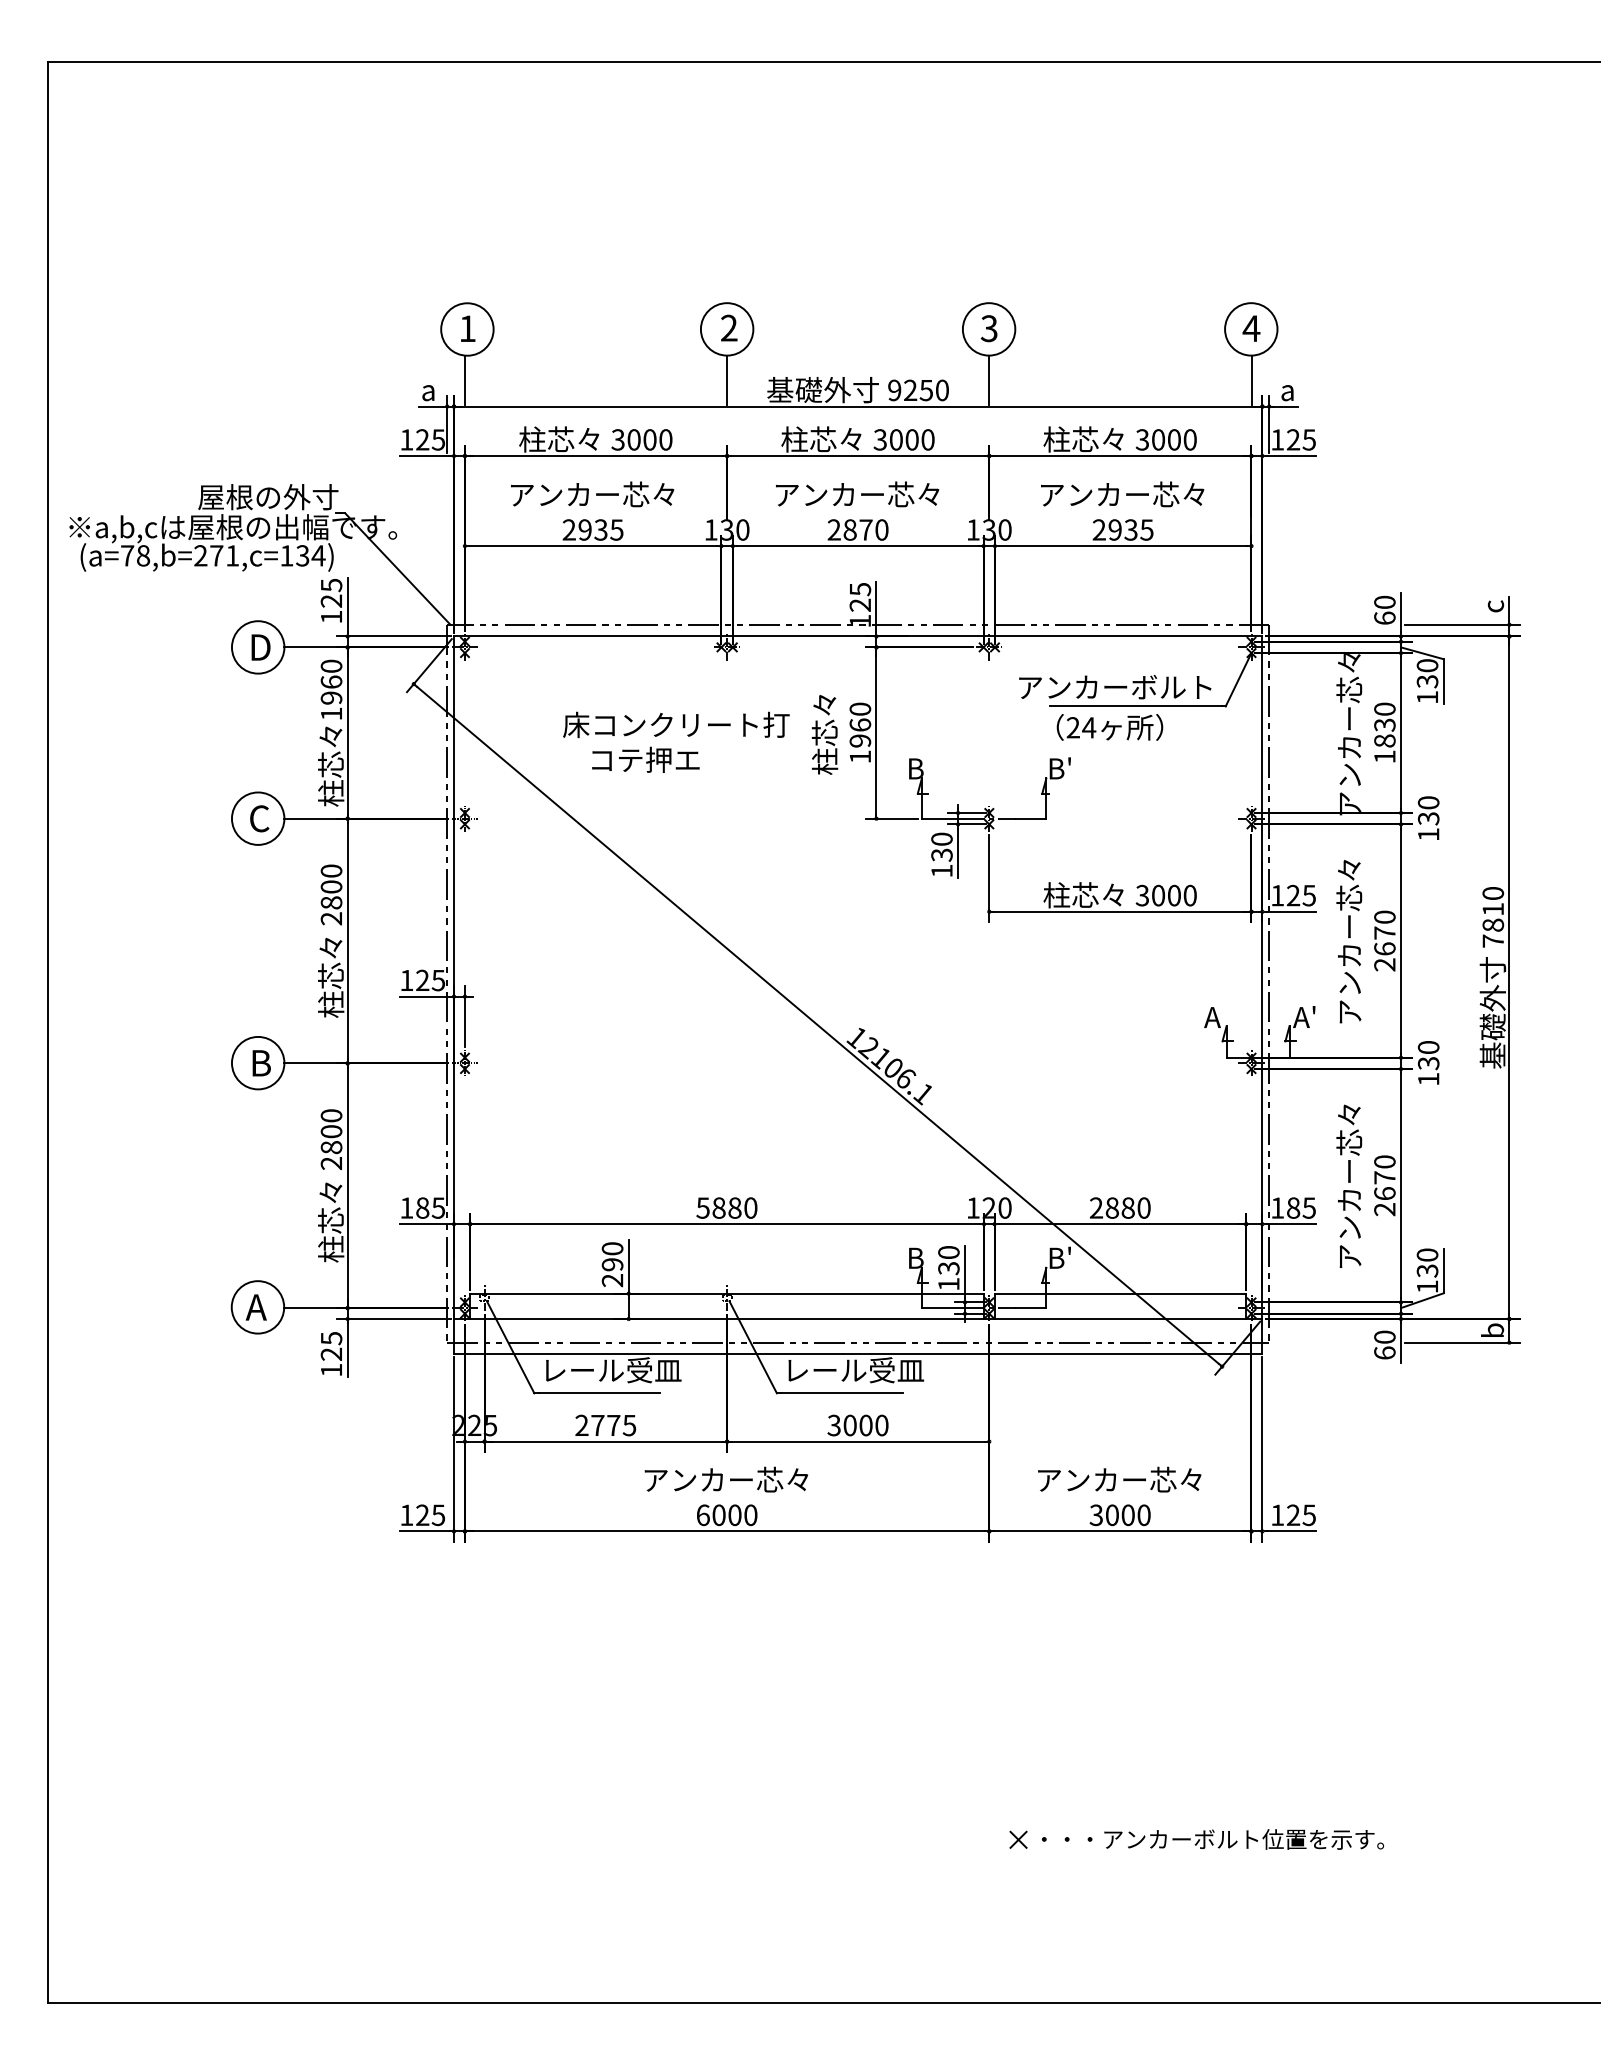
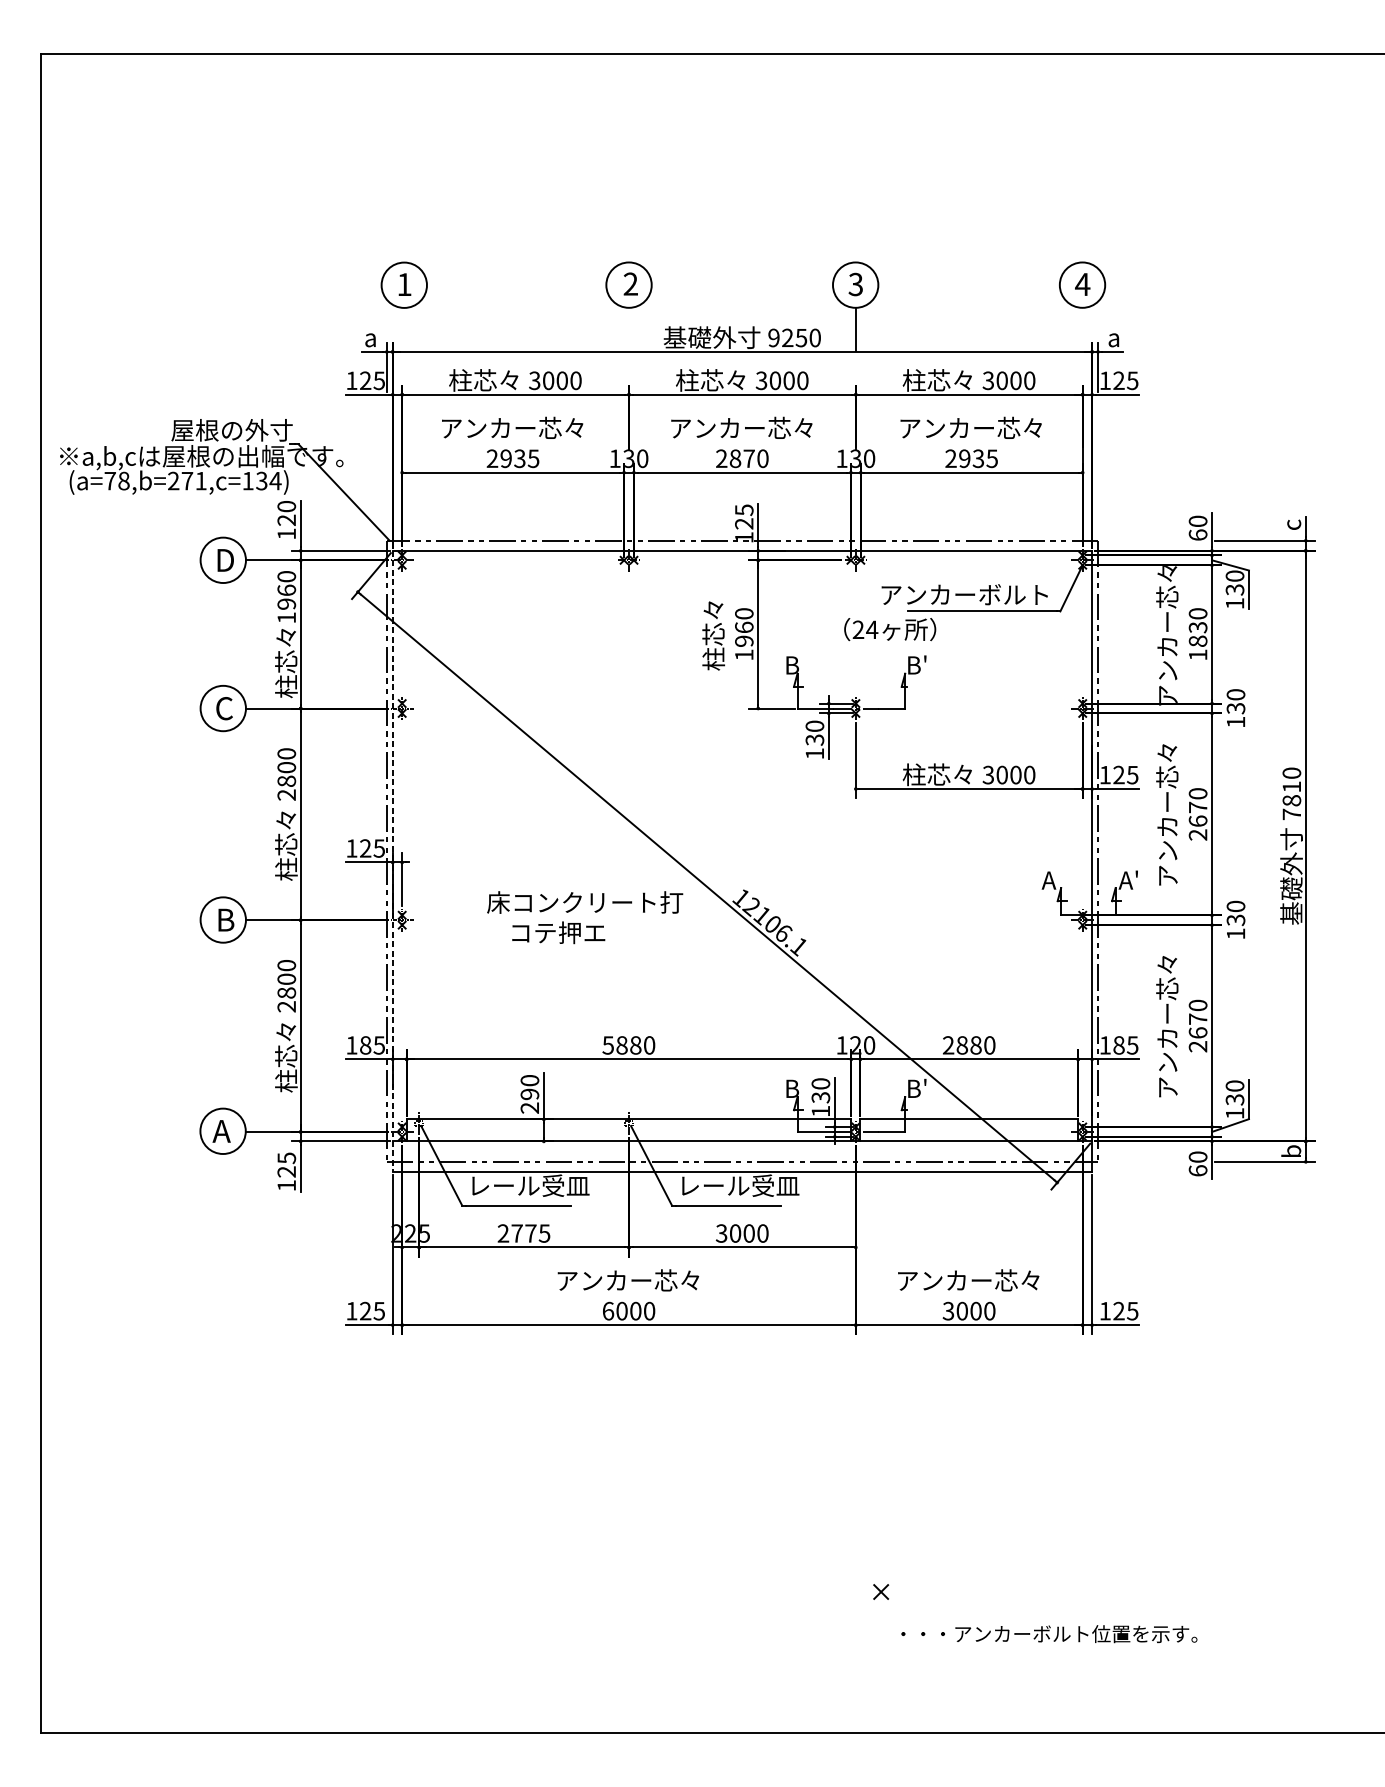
line: (464, 380) -> (401, 329), removed
line: (727, 380) -> (629, 329), removed
line: (1251, 380) -> (1082, 329), removed
text: (331, 585) -> (286, 506), 125 -> 120
text: (1109, 727) -> (889, 629), moved
text: (676, 741) -> (585, 916), moved
line: (454, 995) -> (393, 861), solid -> dashed
text: (1212, 1839) -> (1048, 1634), moved

